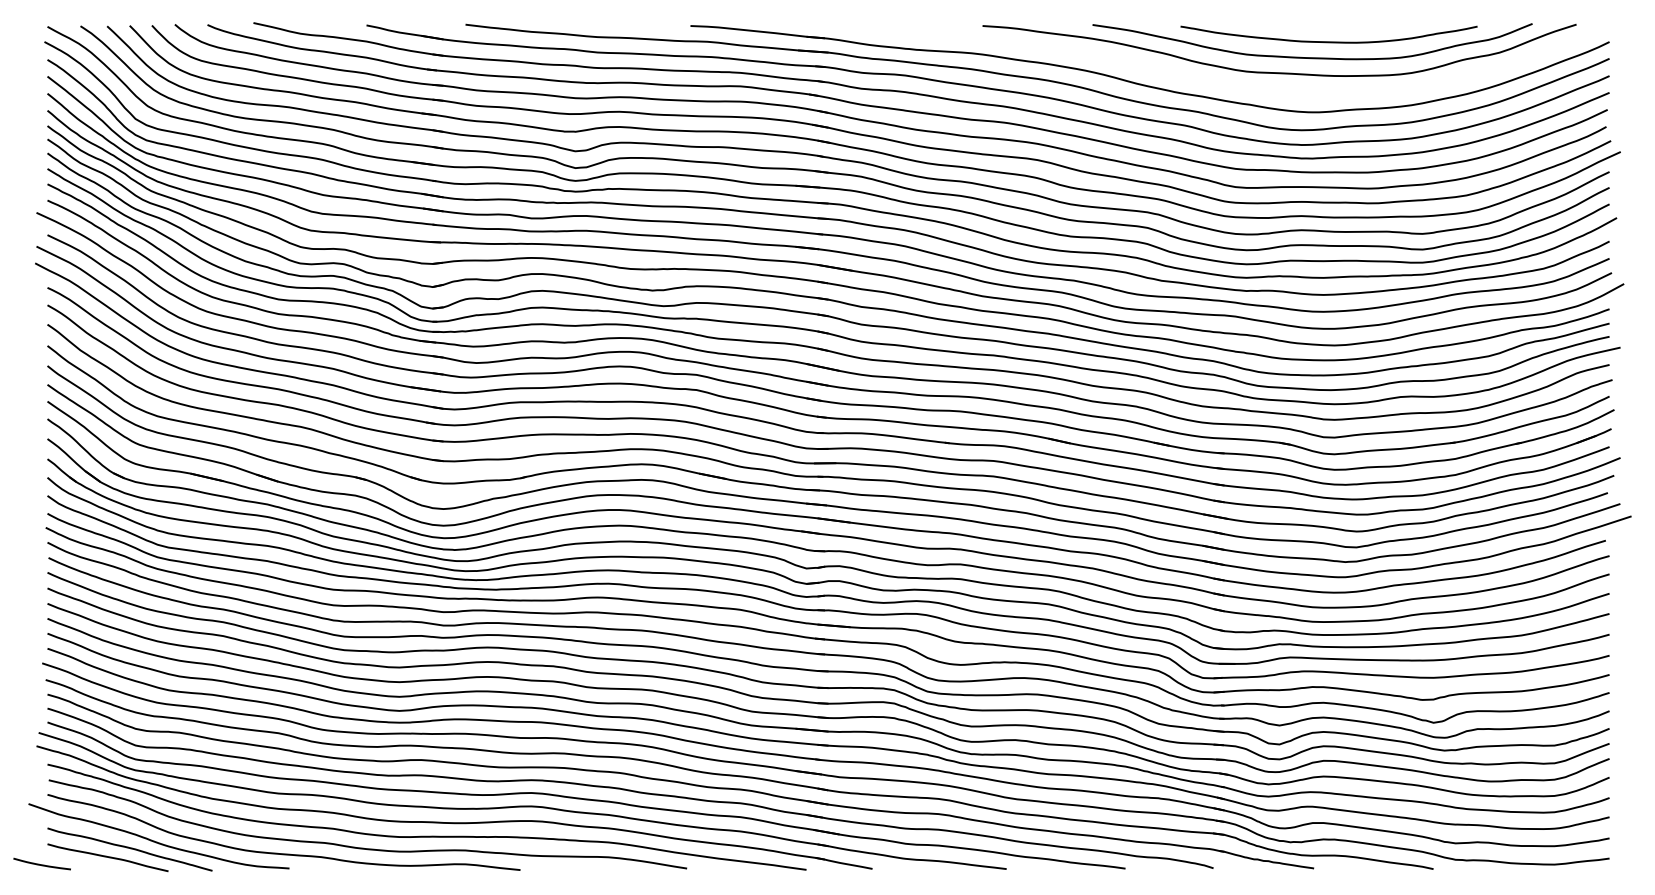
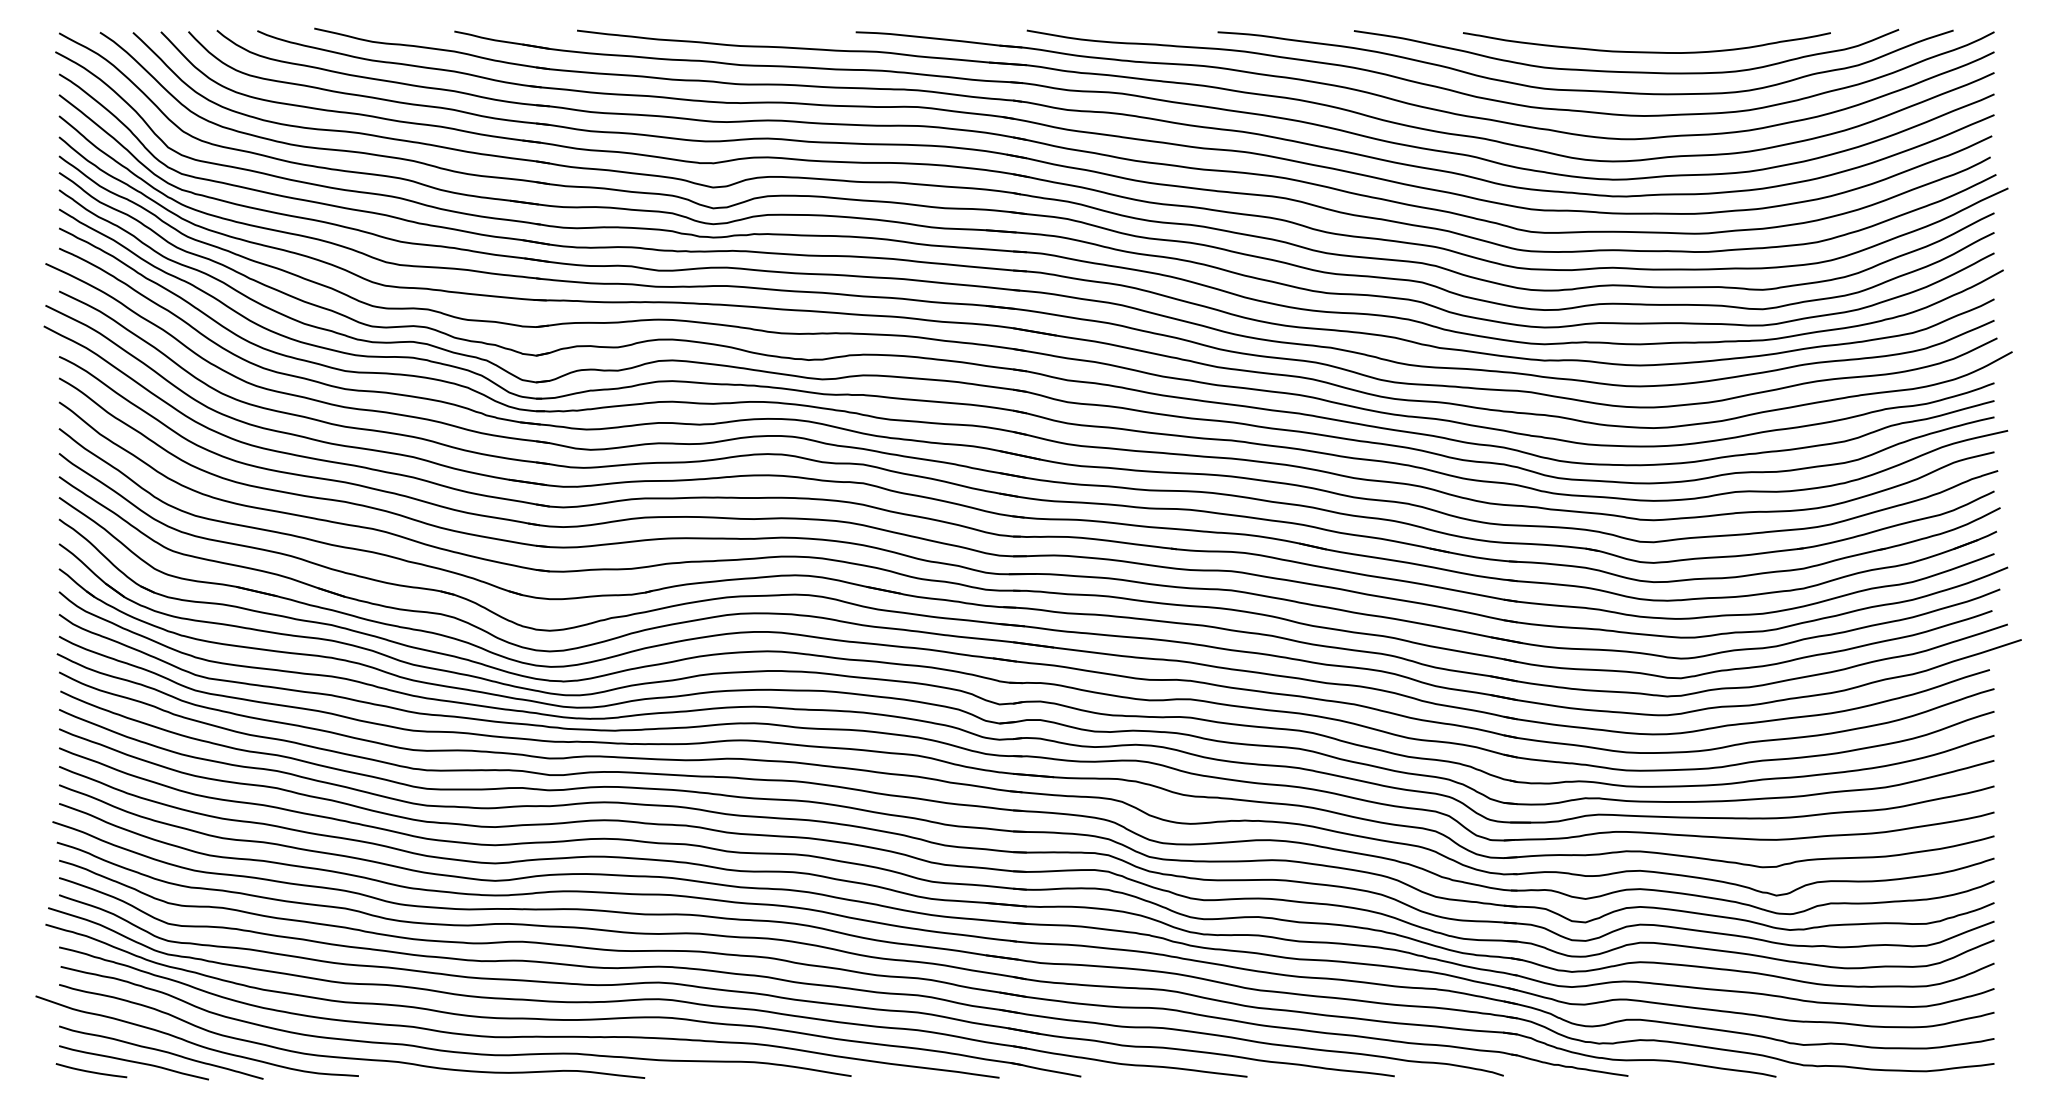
curve: (1215, 81) -> (1506, 101), added
curve: (42, 864) -> (91, 1071), moved

